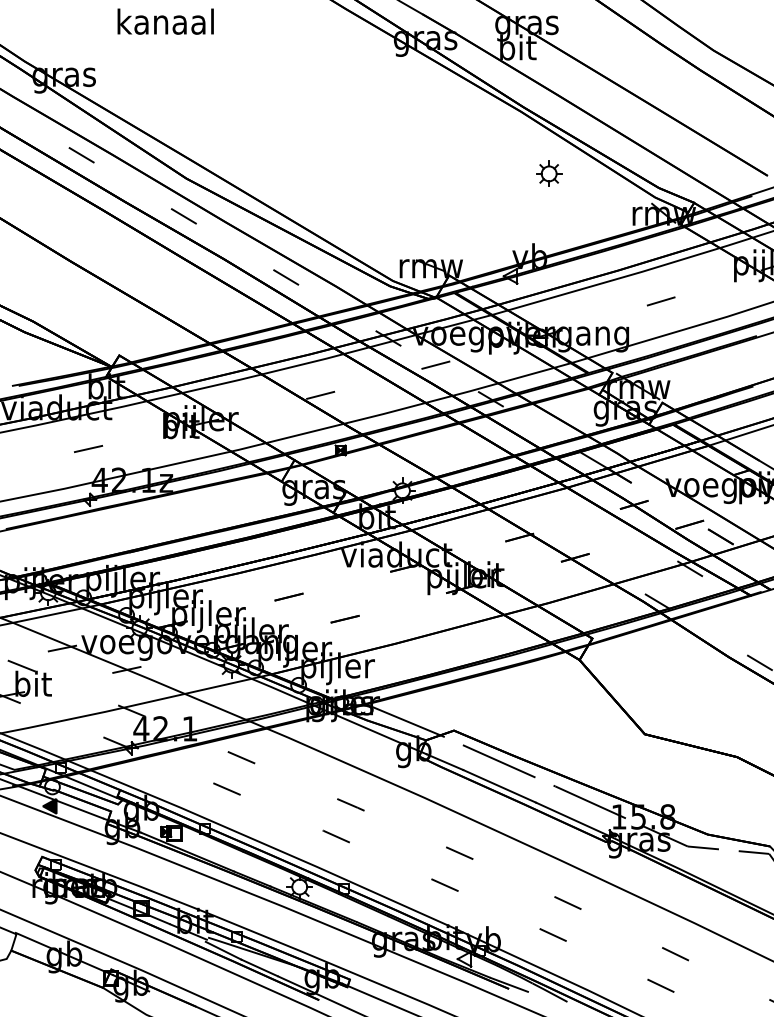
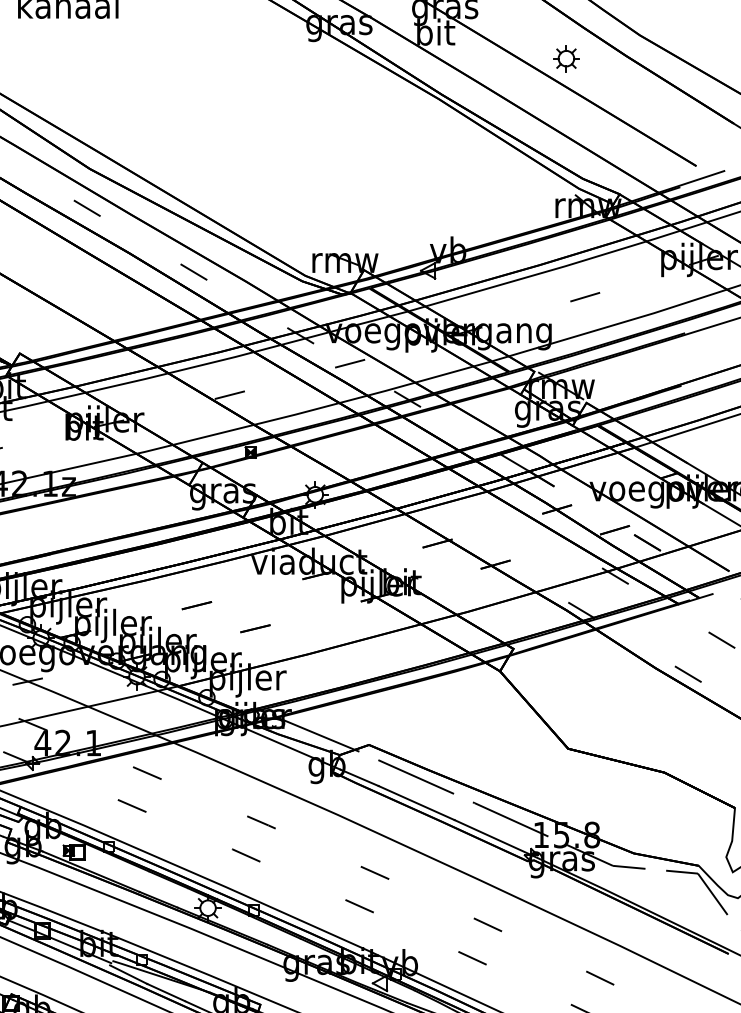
part: (549, 173) -> (566, 58), moved

